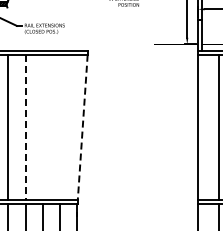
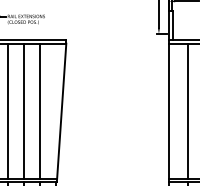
line: (42, 126) -> (24, 110), added
line: (59, 126) -> (40, 110), added
line: (25, 127) -> (8, 111), dashed -> solid
line: (82, 127) -> (61, 111), dashed -> solid

